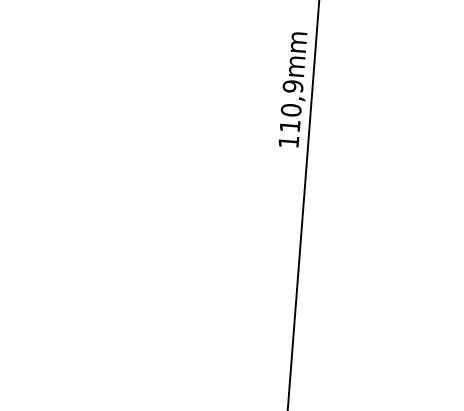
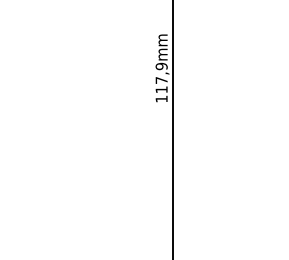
text: (290, 110) -> (161, 80), 110,9mm -> 117,9mm

